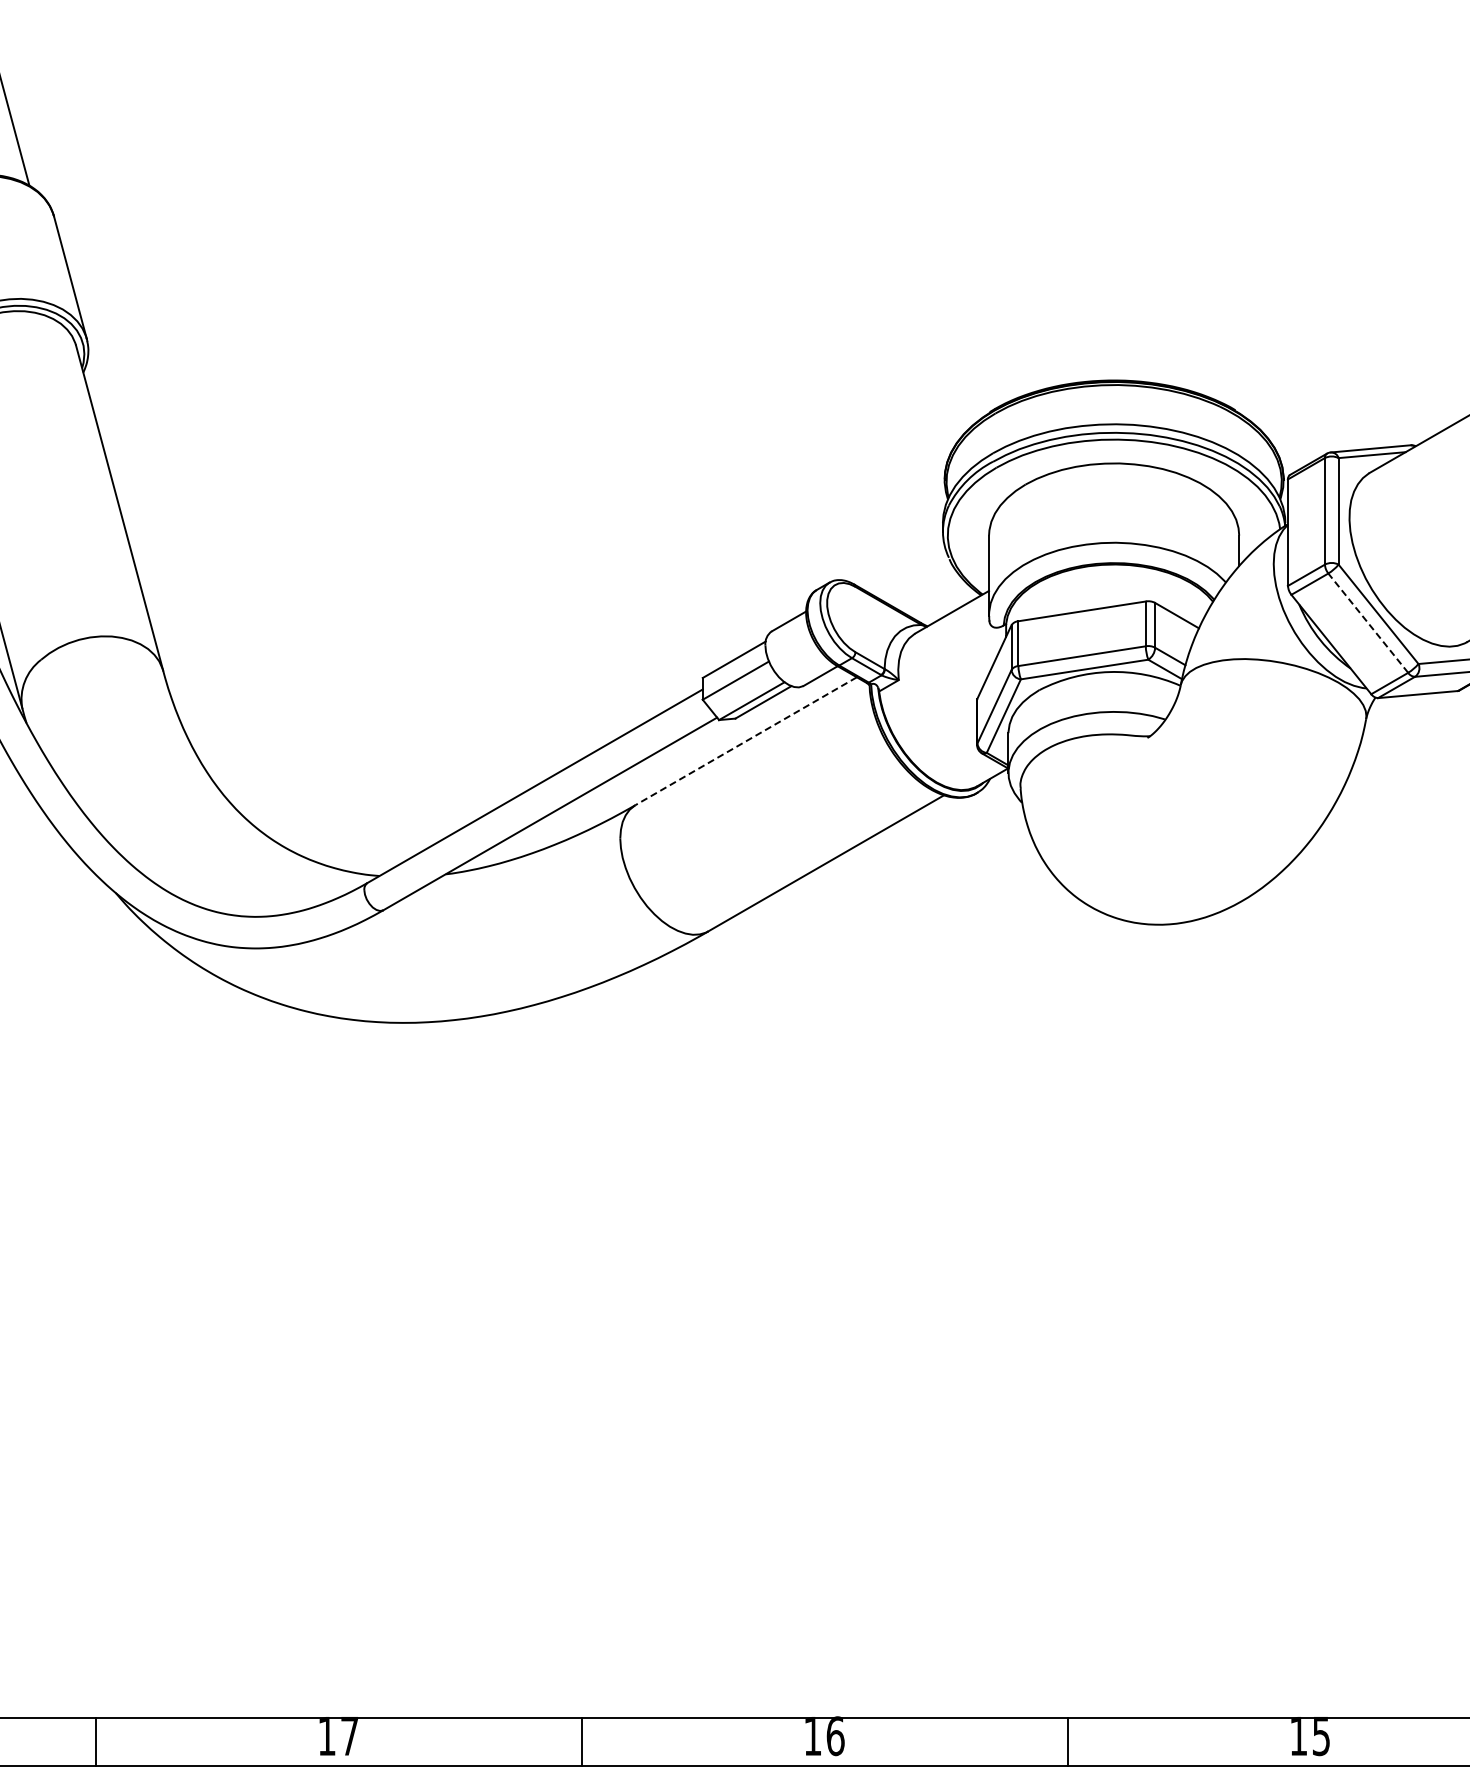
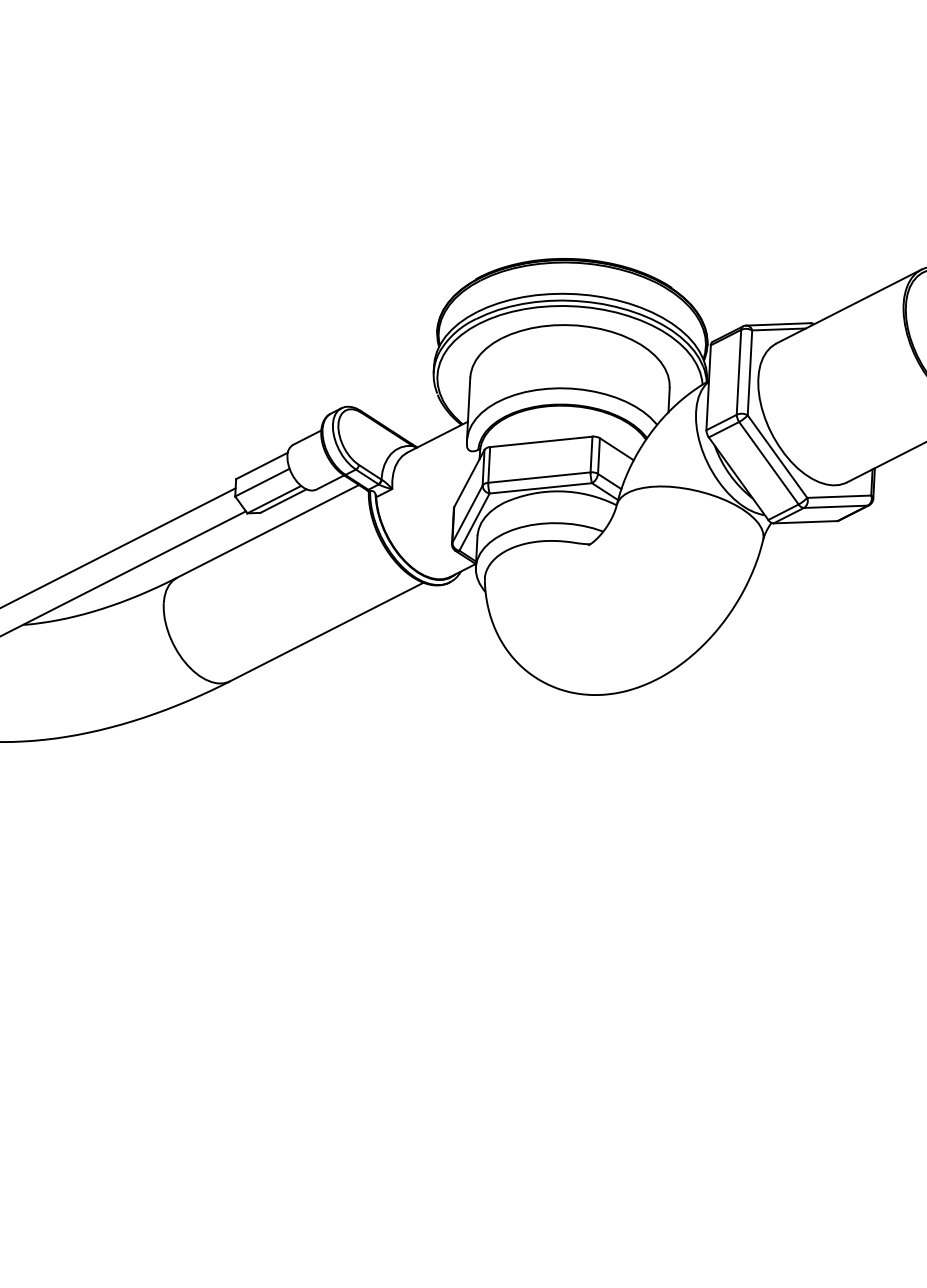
line: (1368, 623) -> (769, 463), dashed -> solid
line: (746, 741) -> (268, 531), dashed -> solid

